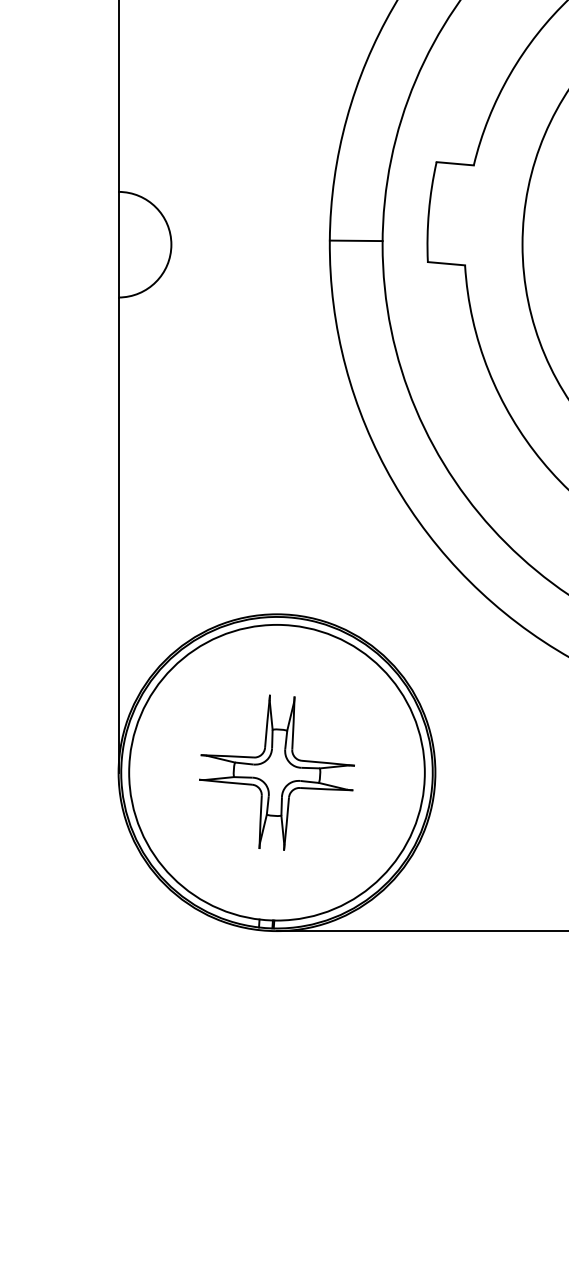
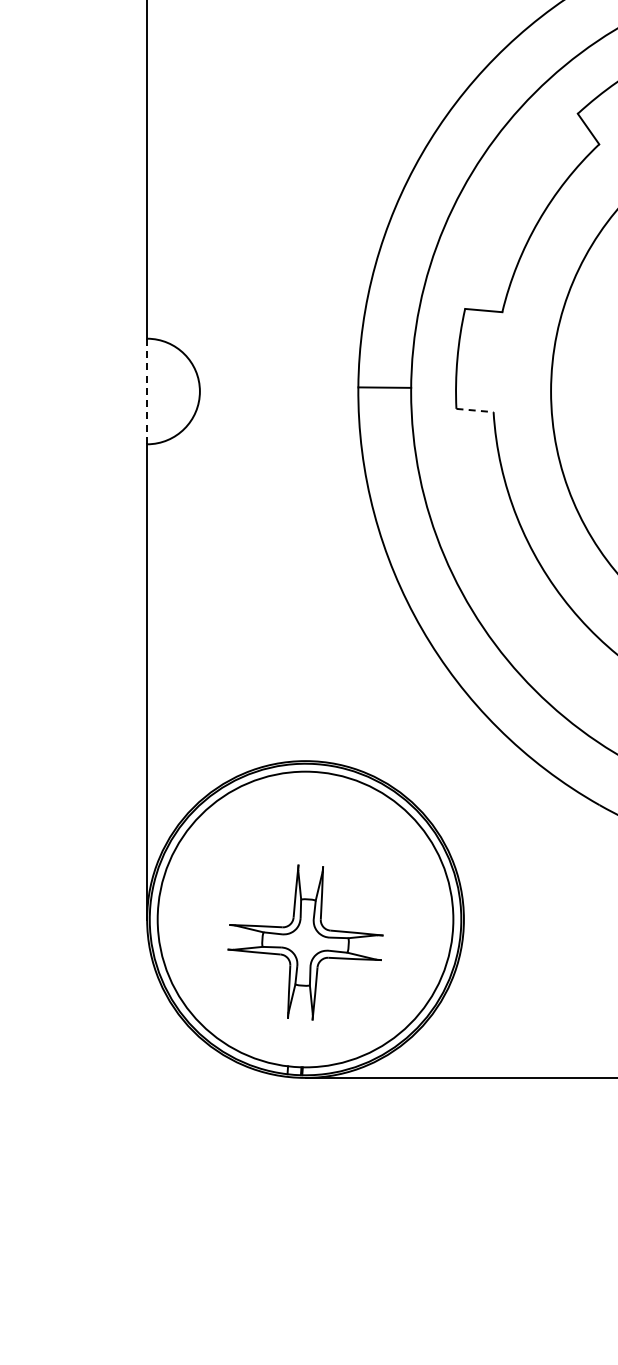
line: (118, 244) -> (147, 391), solid -> dashed
line: (446, 263) -> (475, 410), solid -> dashed
part: (276, 772) -> (305, 942), moved

